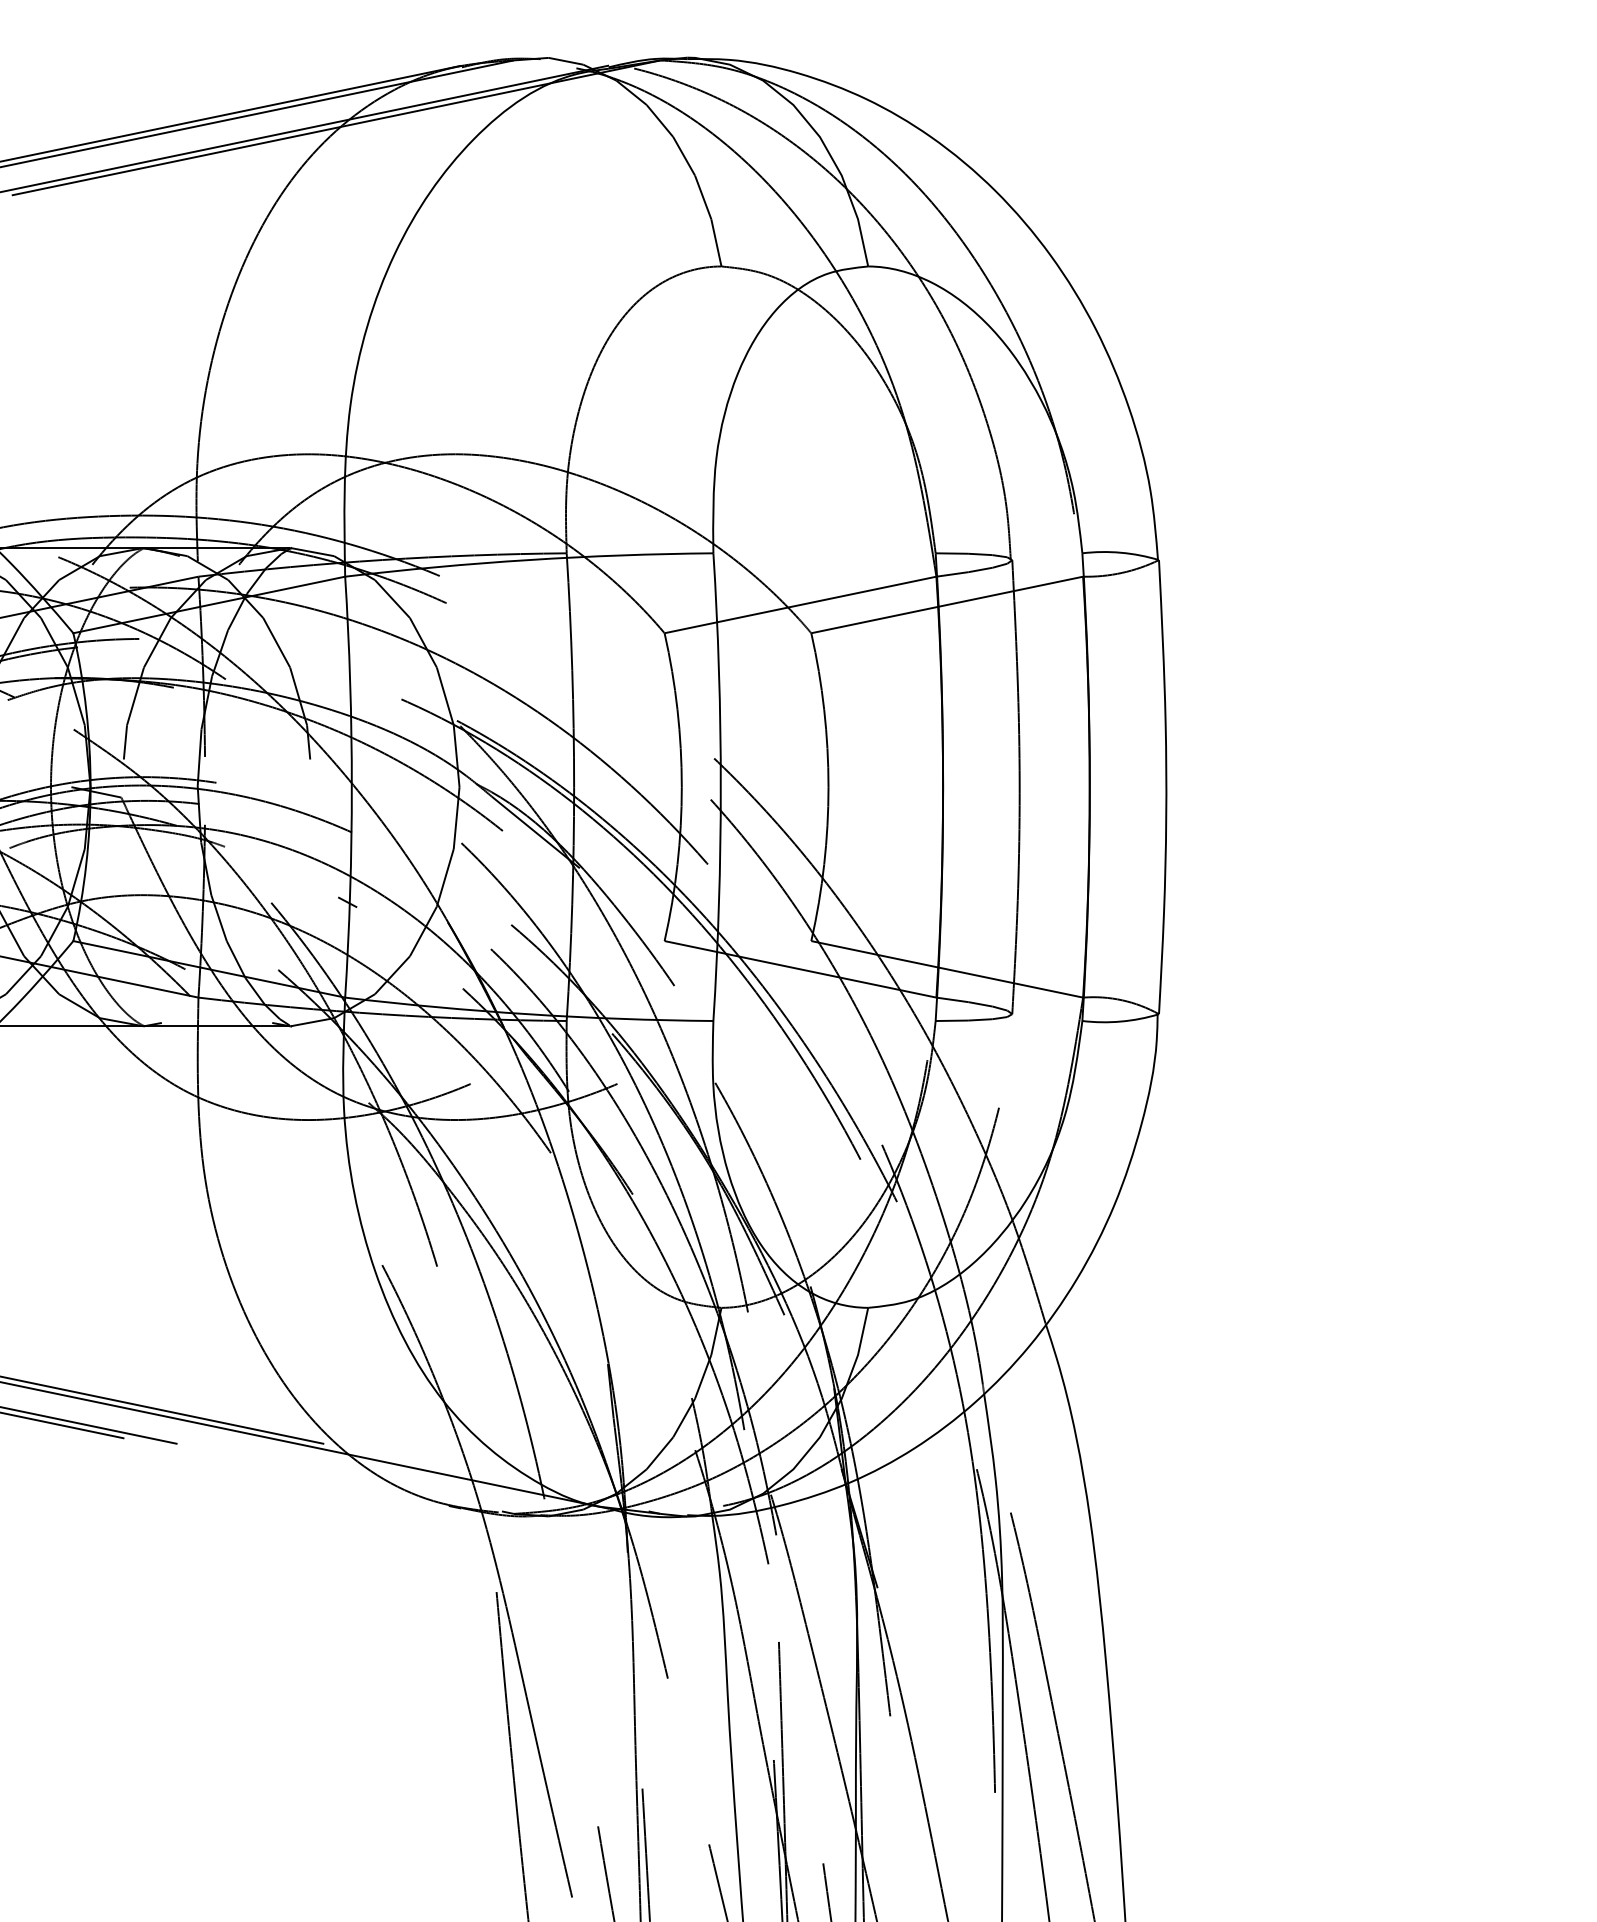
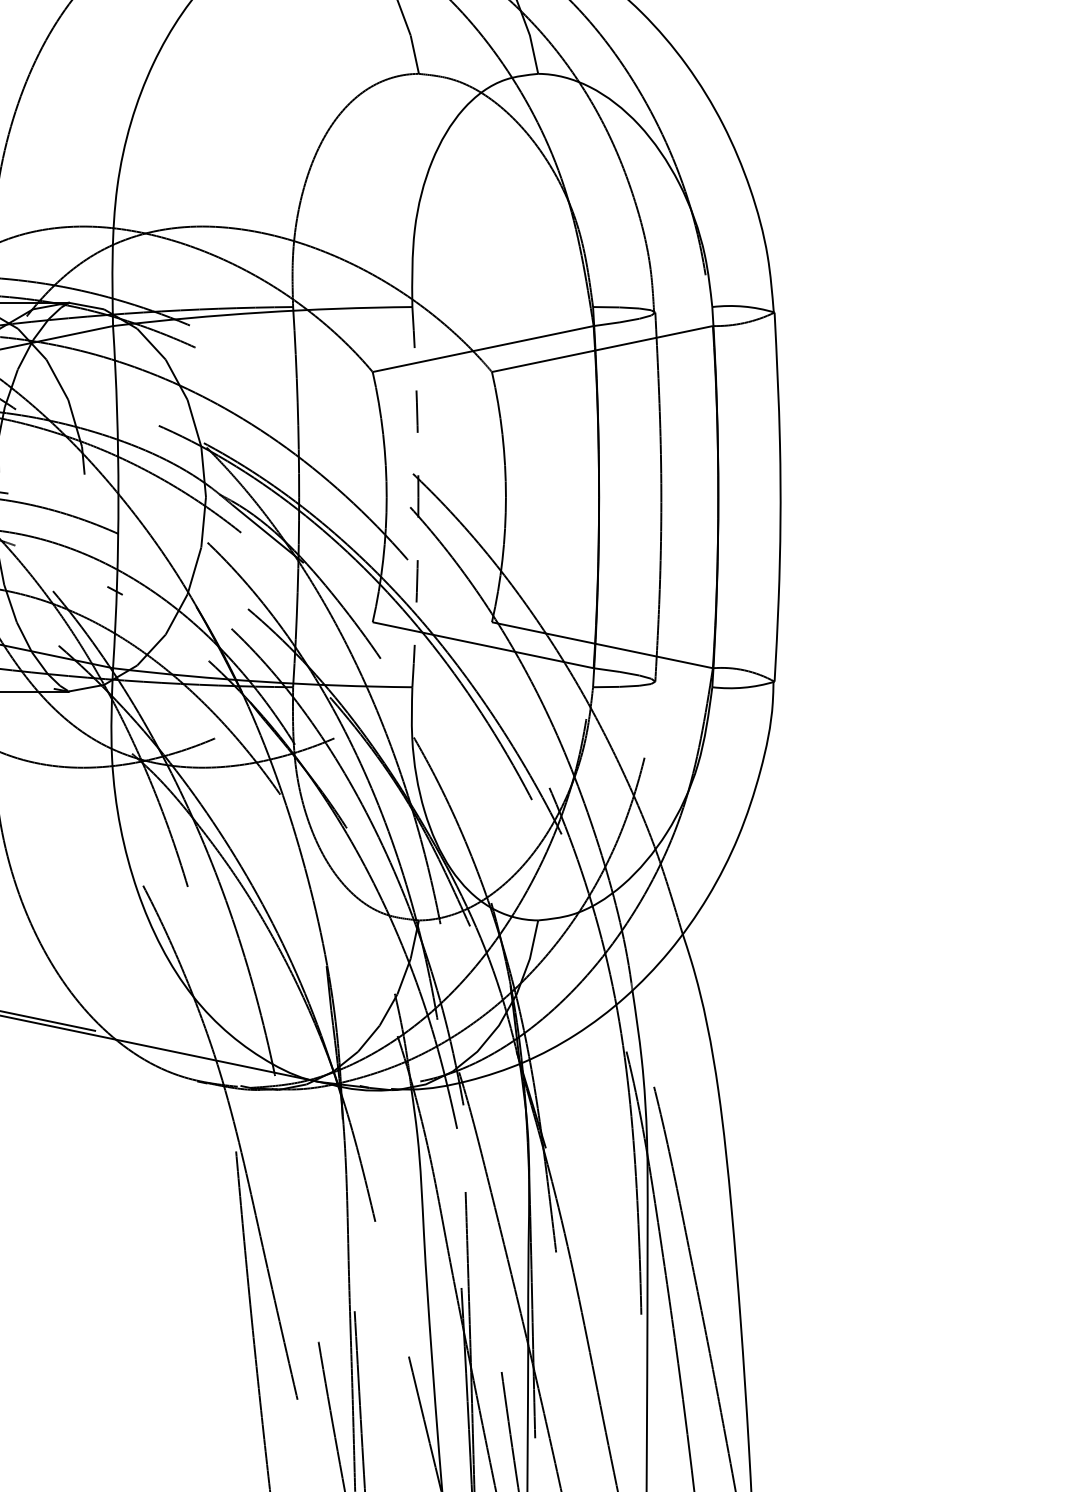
arc: (720, 787) -> (418, 497), solid -> dashed

